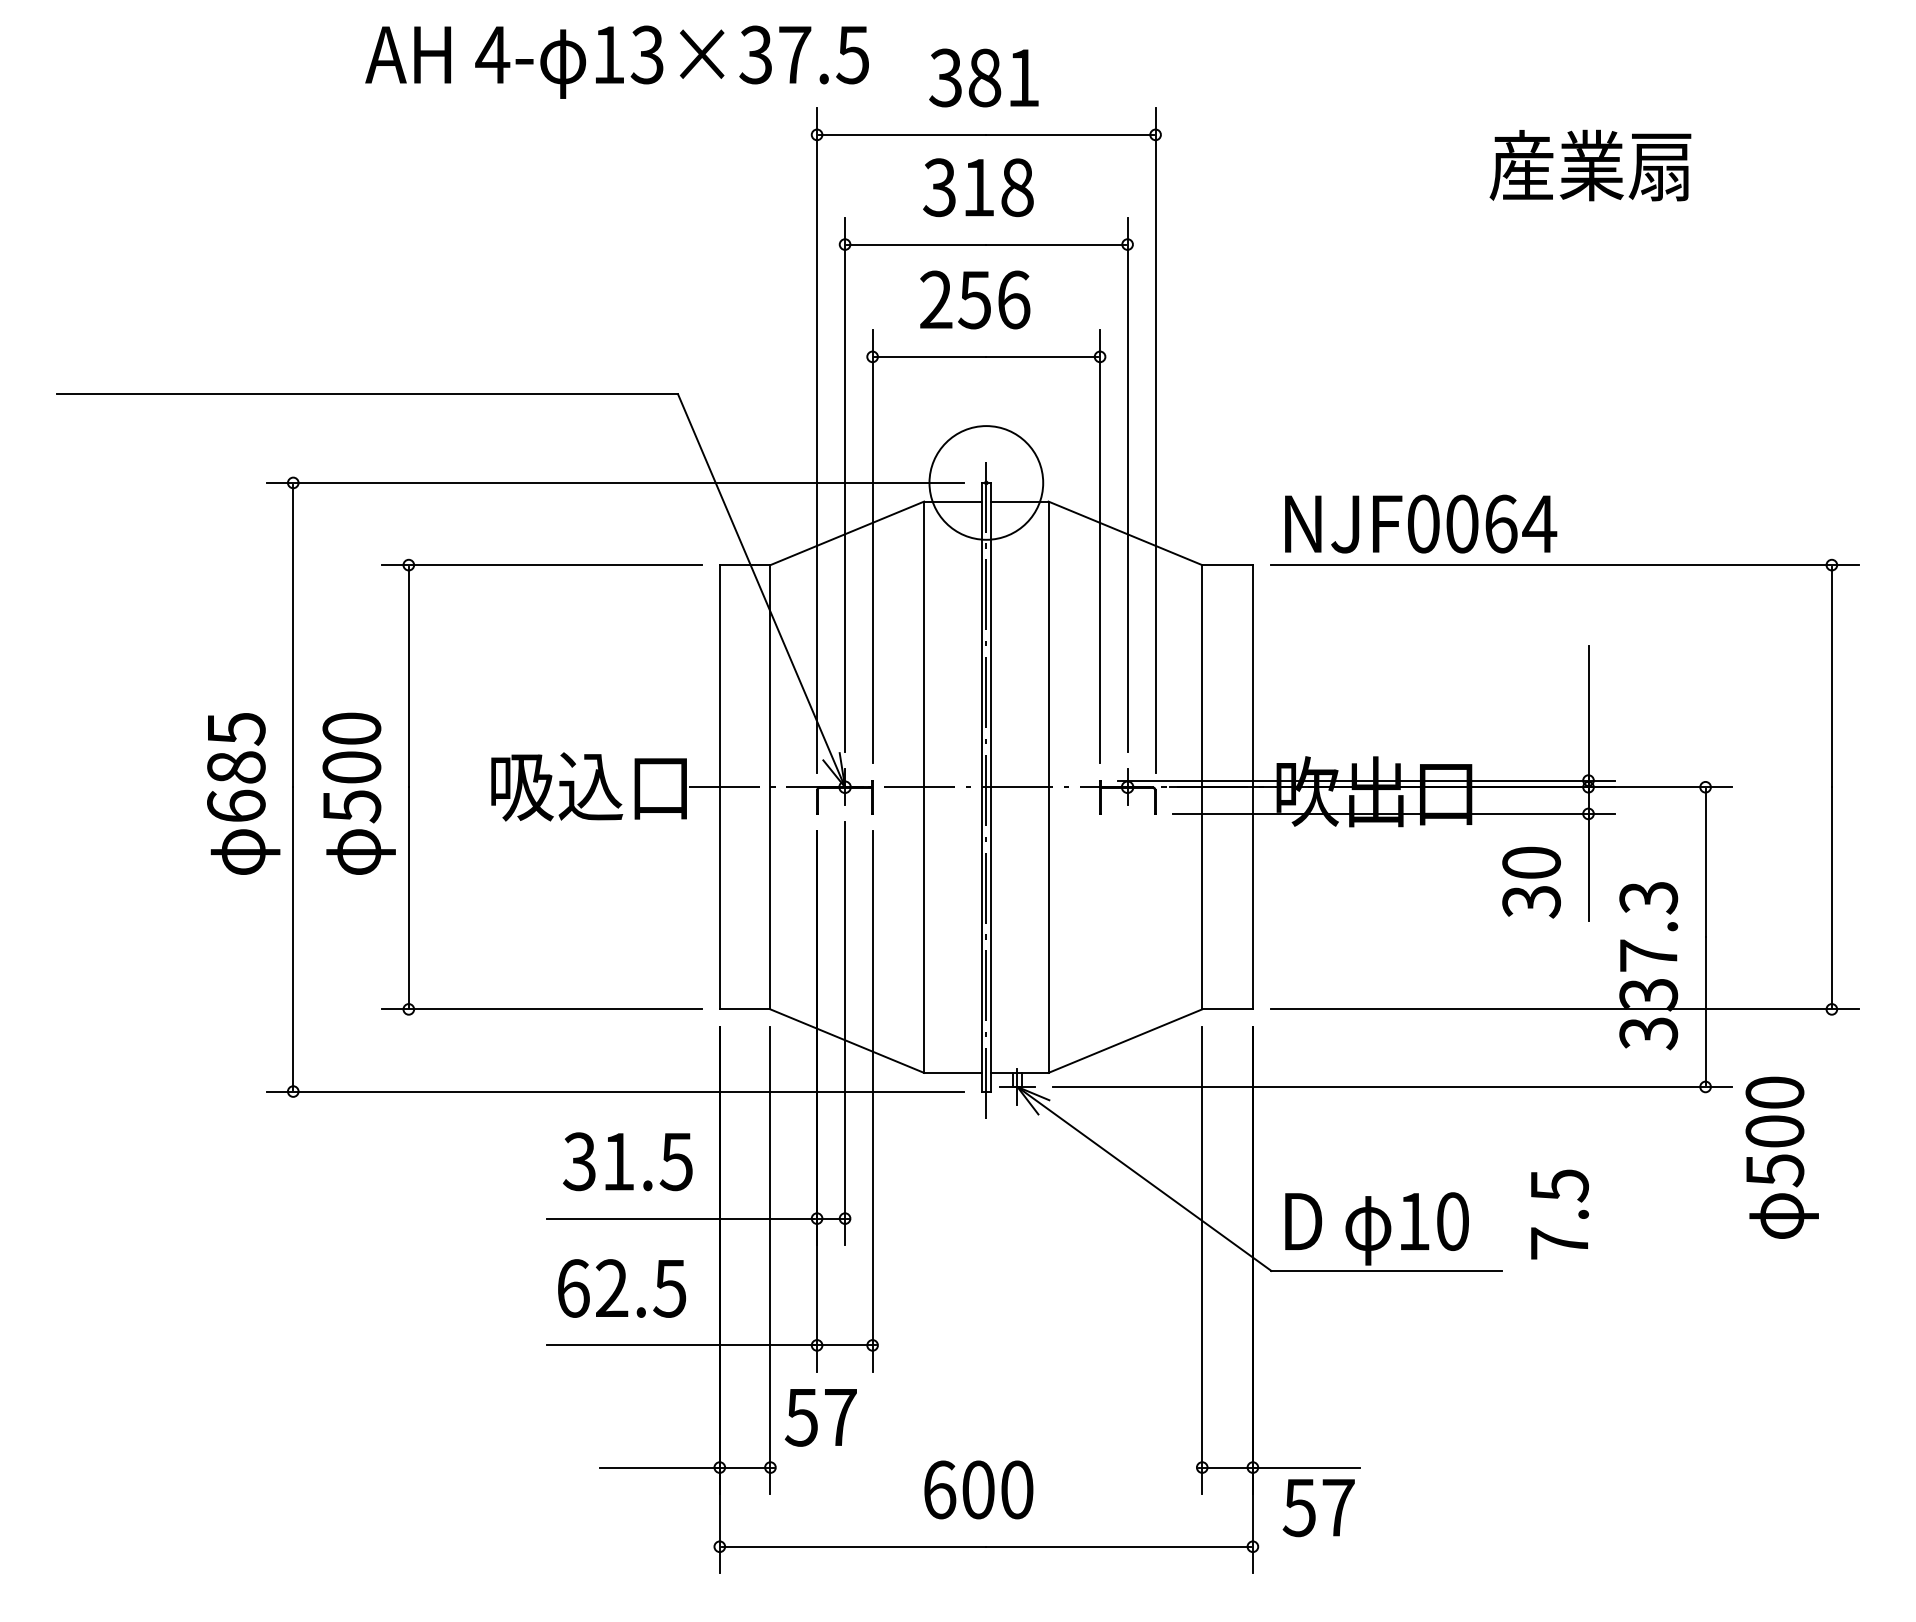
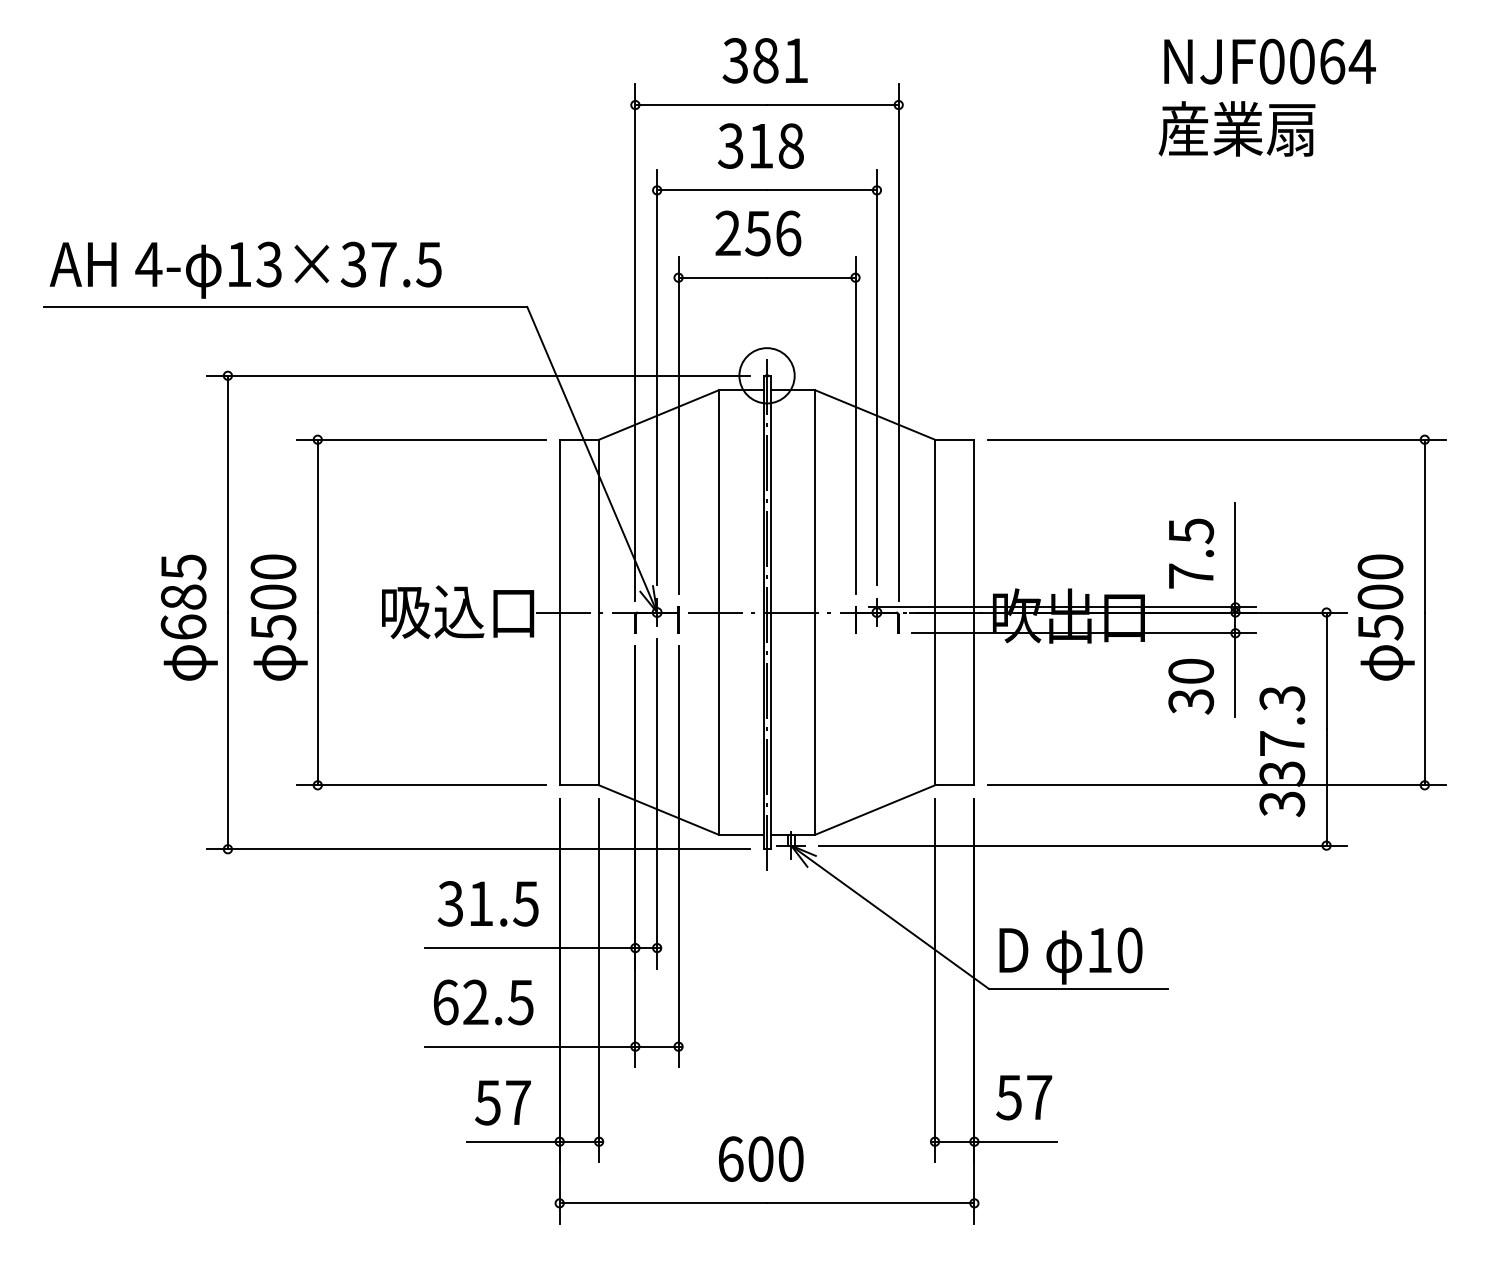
text: (616, 61) -> (245, 269), moved
circle: (985, 482) -> (766, 375), size x0.62
text: (1421, 523) -> (1270, 61), moved
text: (1781, 1157) -> (1385, 617), moved
text: (1559, 1214) -> (1191, 553), moved
text: (820, 1417) -> (502, 1102), moved
text: (1318, 1508) -> (1023, 1098), moved

